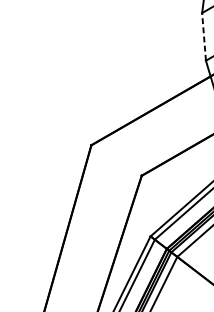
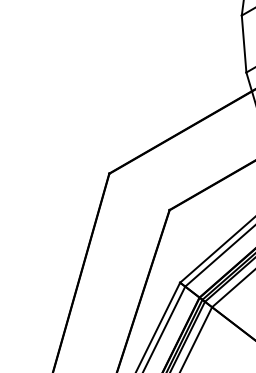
line: (204, 37) -> (244, 44), dashed -> solid

